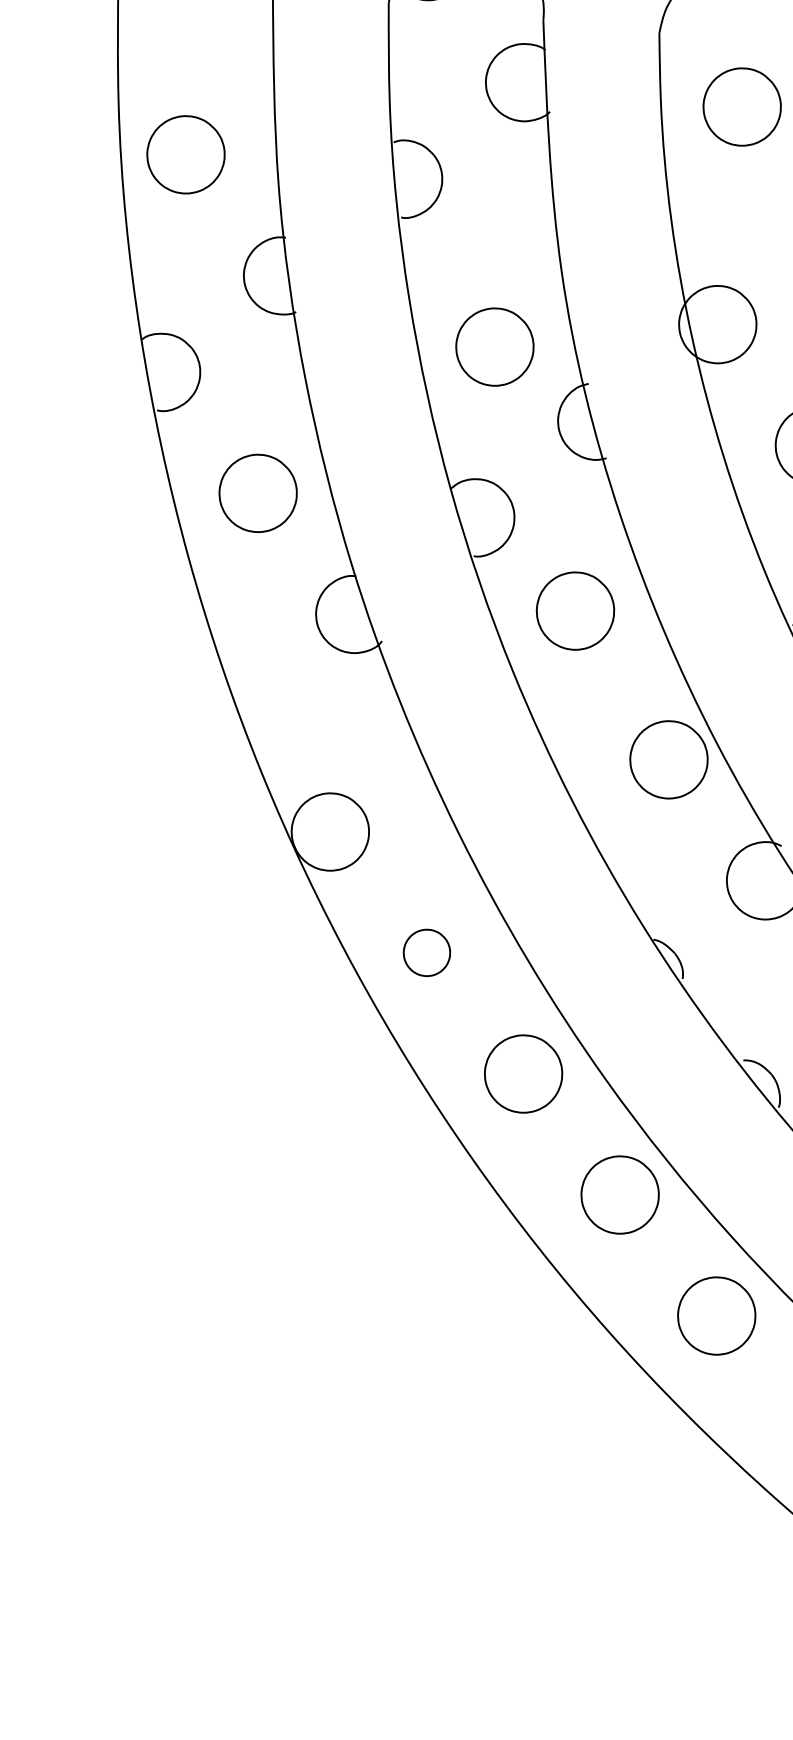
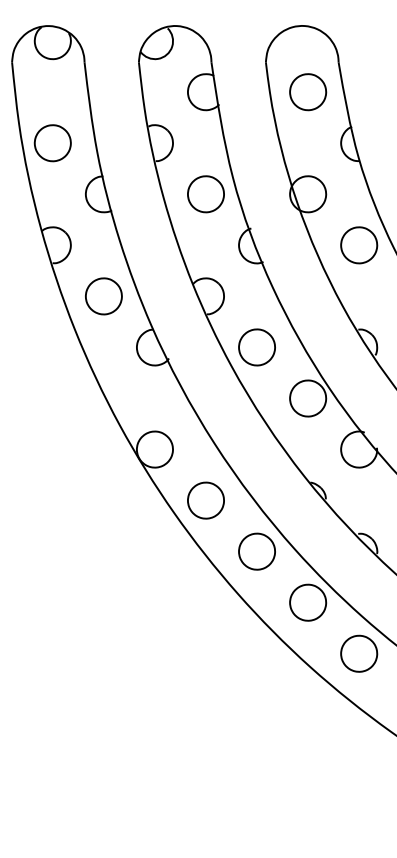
part: (493, 347) -> (205, 194), moved
part: (574, 611) -> (256, 347), moved
part: (425, 952) -> (205, 500), size x1.67

